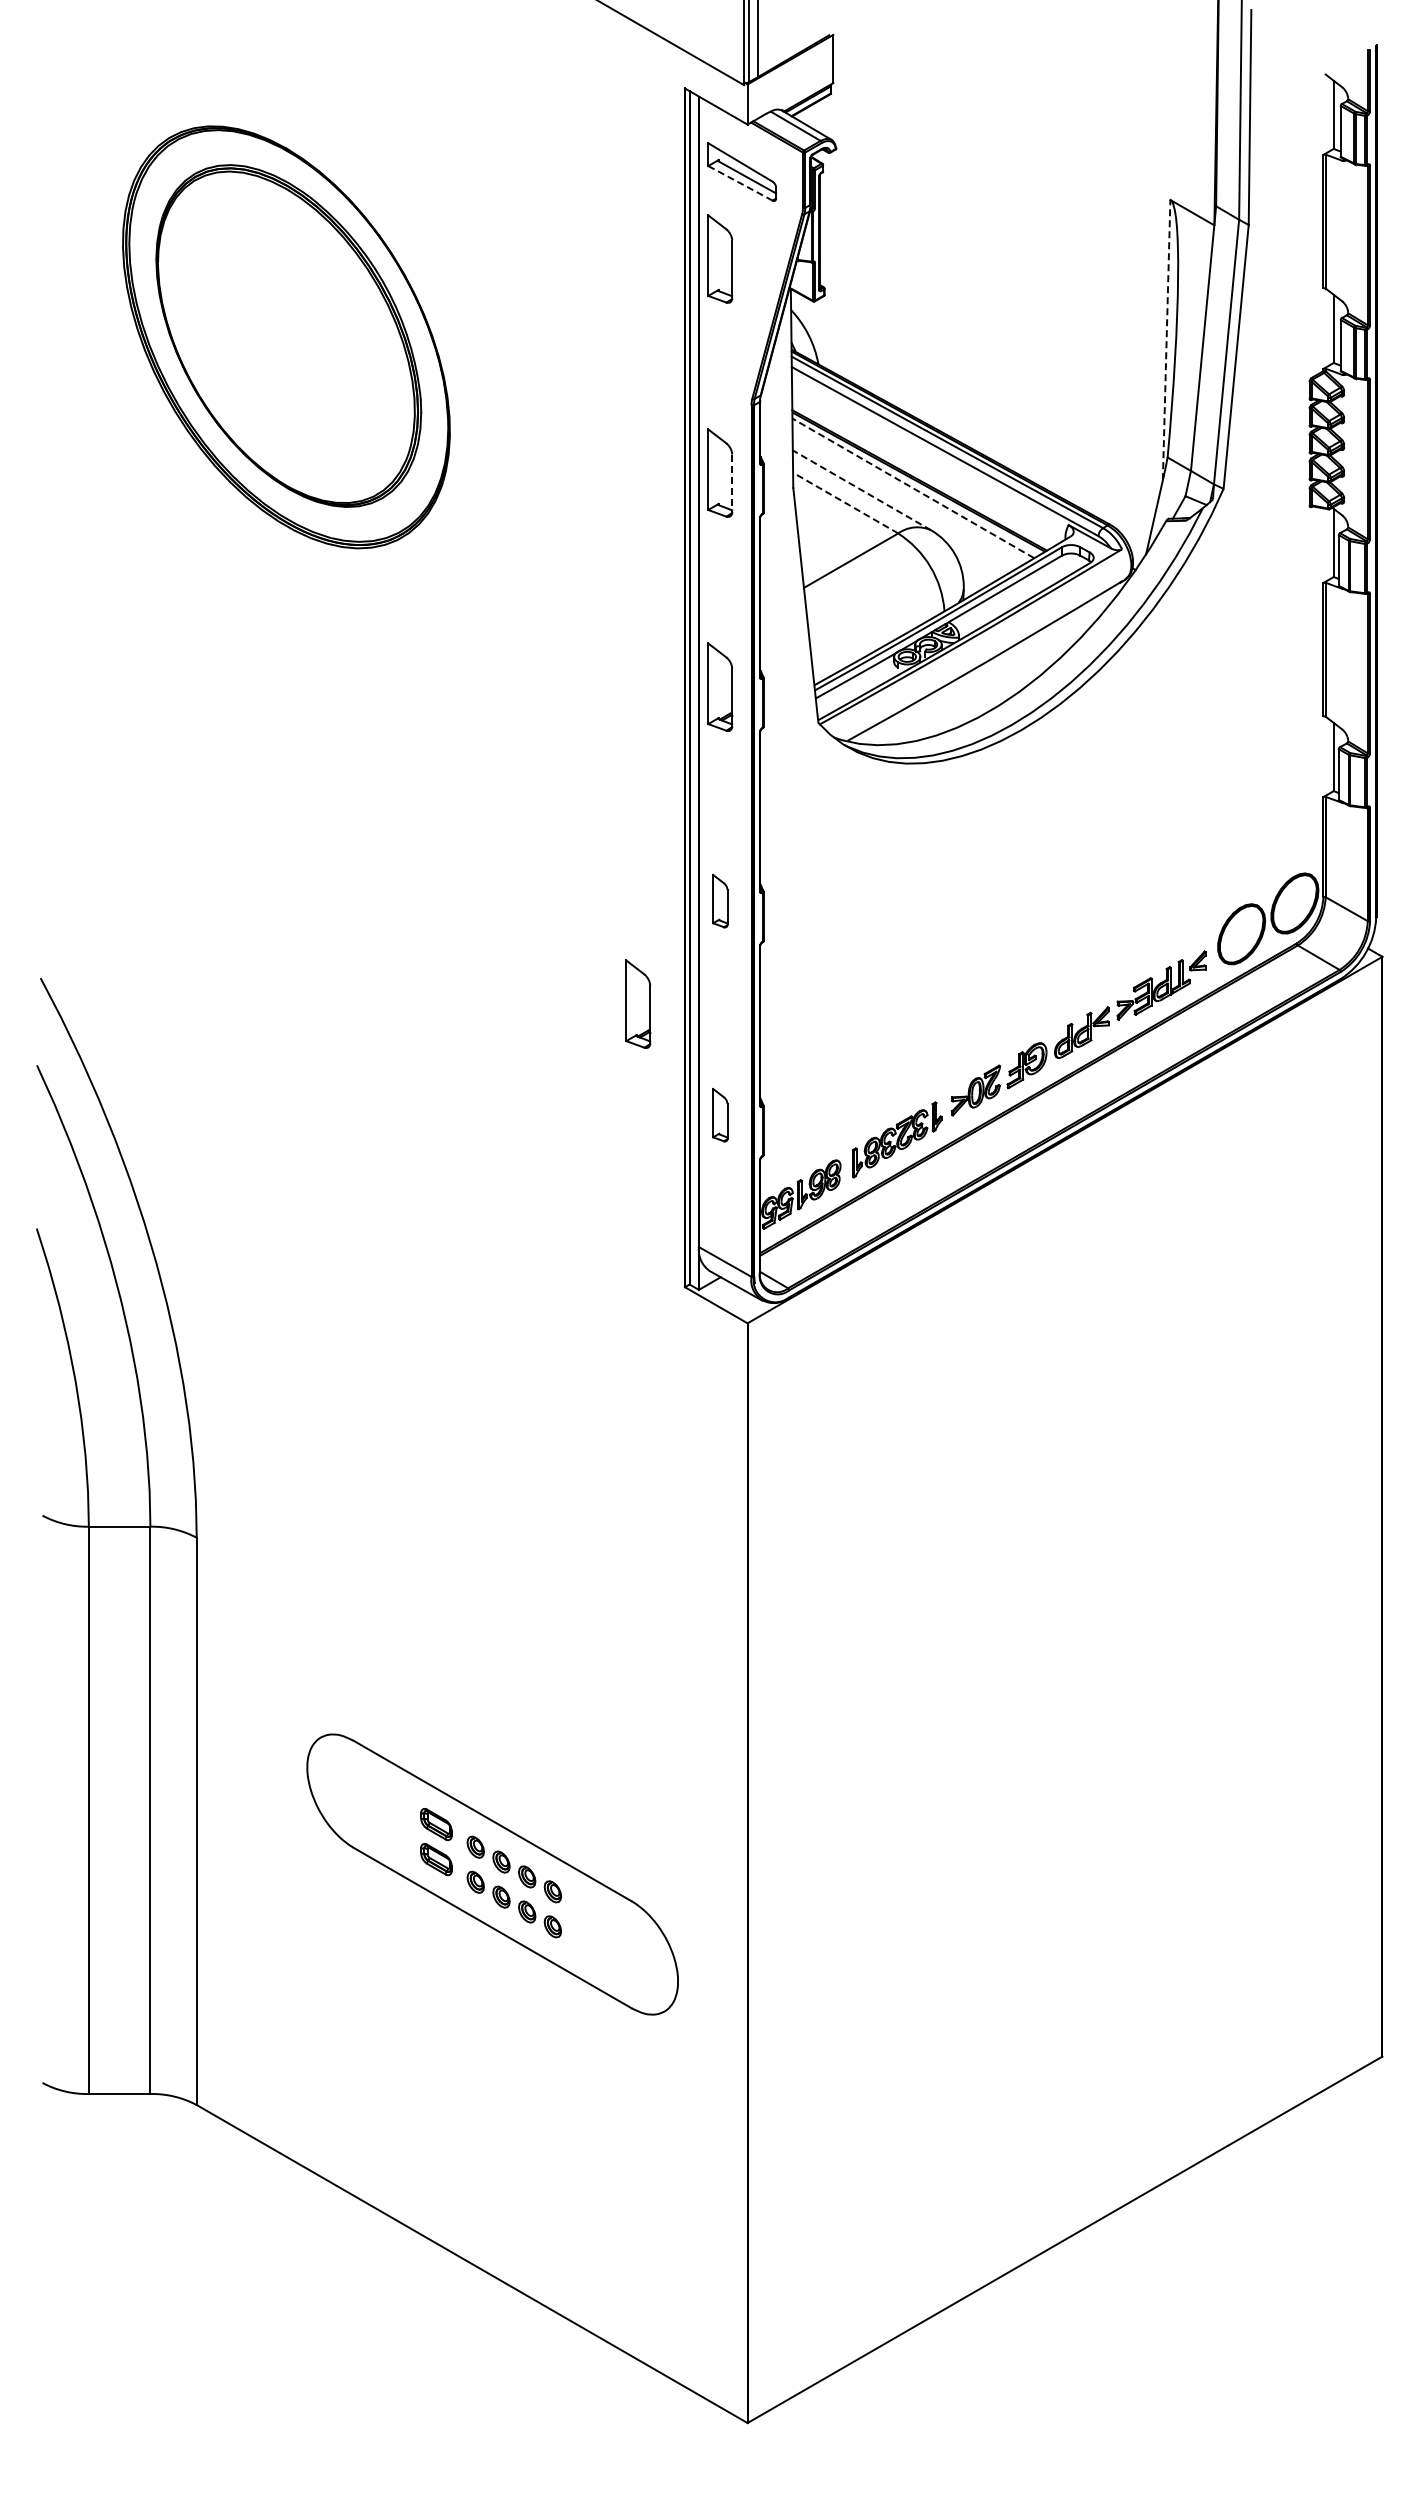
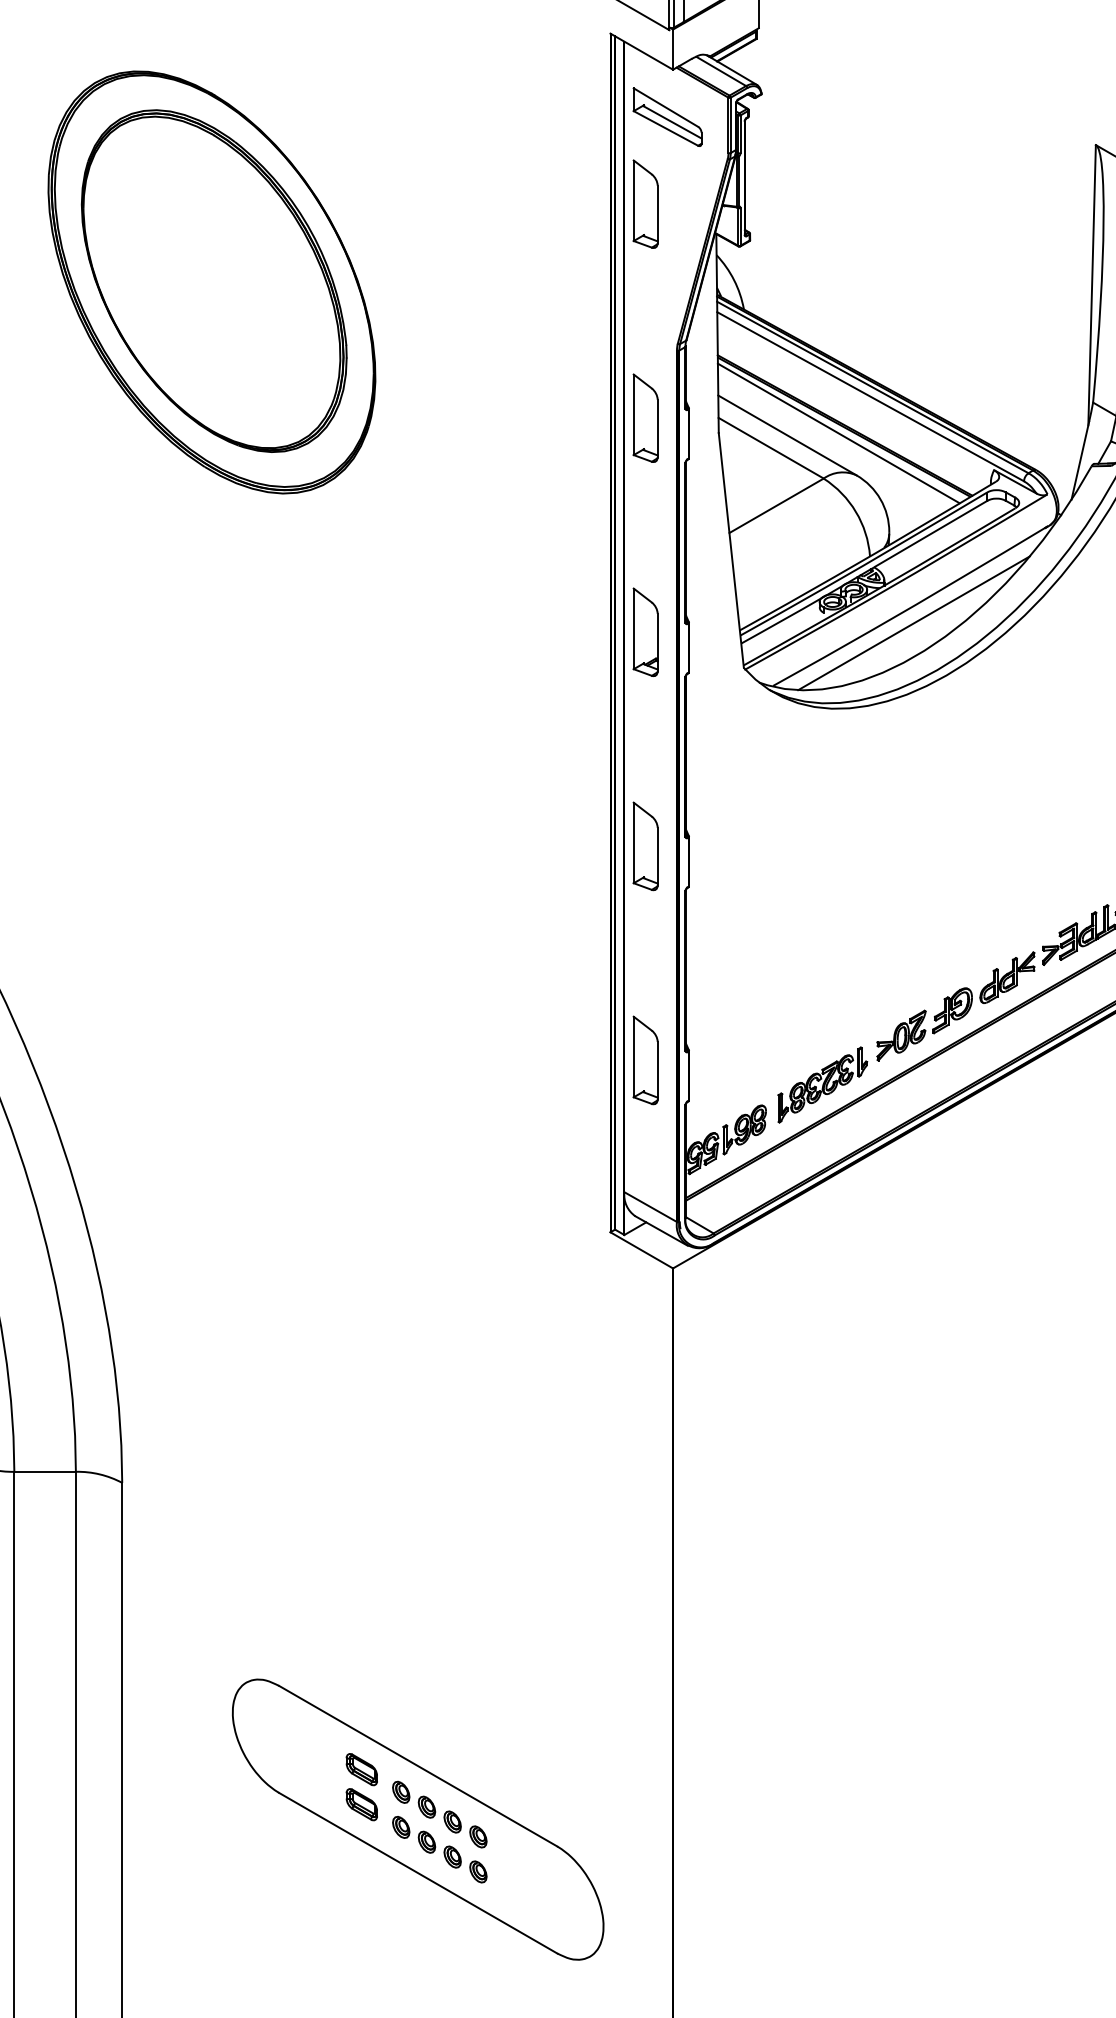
line: (740, 183) -> (665, 128), dashed -> solid
line: (1166, 339) -> (1091, 284), dashed -> solid
line: (732, 483) -> (657, 428), dashed -> solid
line: (913, 488) -> (838, 433), dashed -> solid
line: (861, 490) -> (786, 435), dashed -> solid
line: (845, 503) -> (770, 448), dashed -> solid
line: (988, 678) -> (913, 623), added
part: (720, 900) -> (645, 845), size x1.67
part: (638, 1003) -> (563, 948), removed
part: (720, 1114) -> (645, 1059), size x1.67

